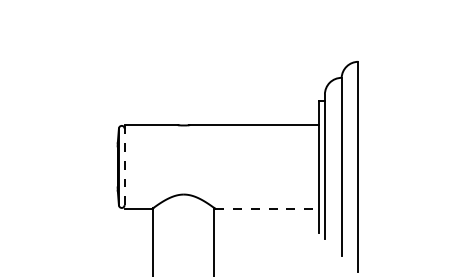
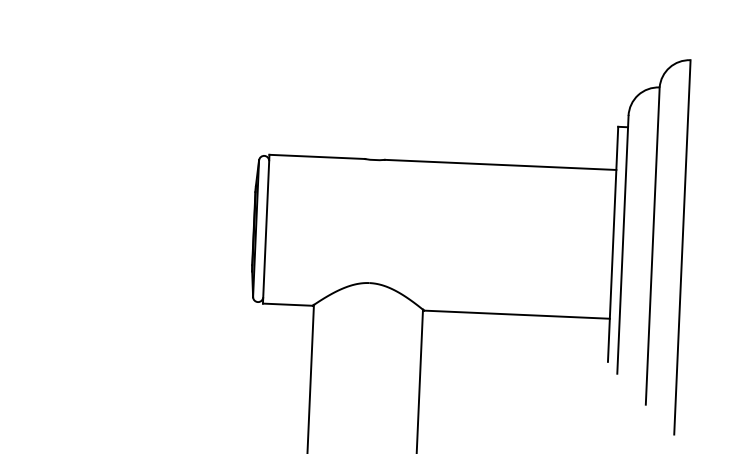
line: (124, 166) -> (265, 228), dashed -> solid
line: (267, 208) -> (517, 314), dashed -> solid

